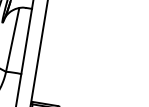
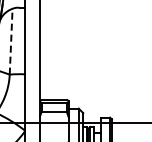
line: (13, 39) -> (11, 41), solid -> dashed

